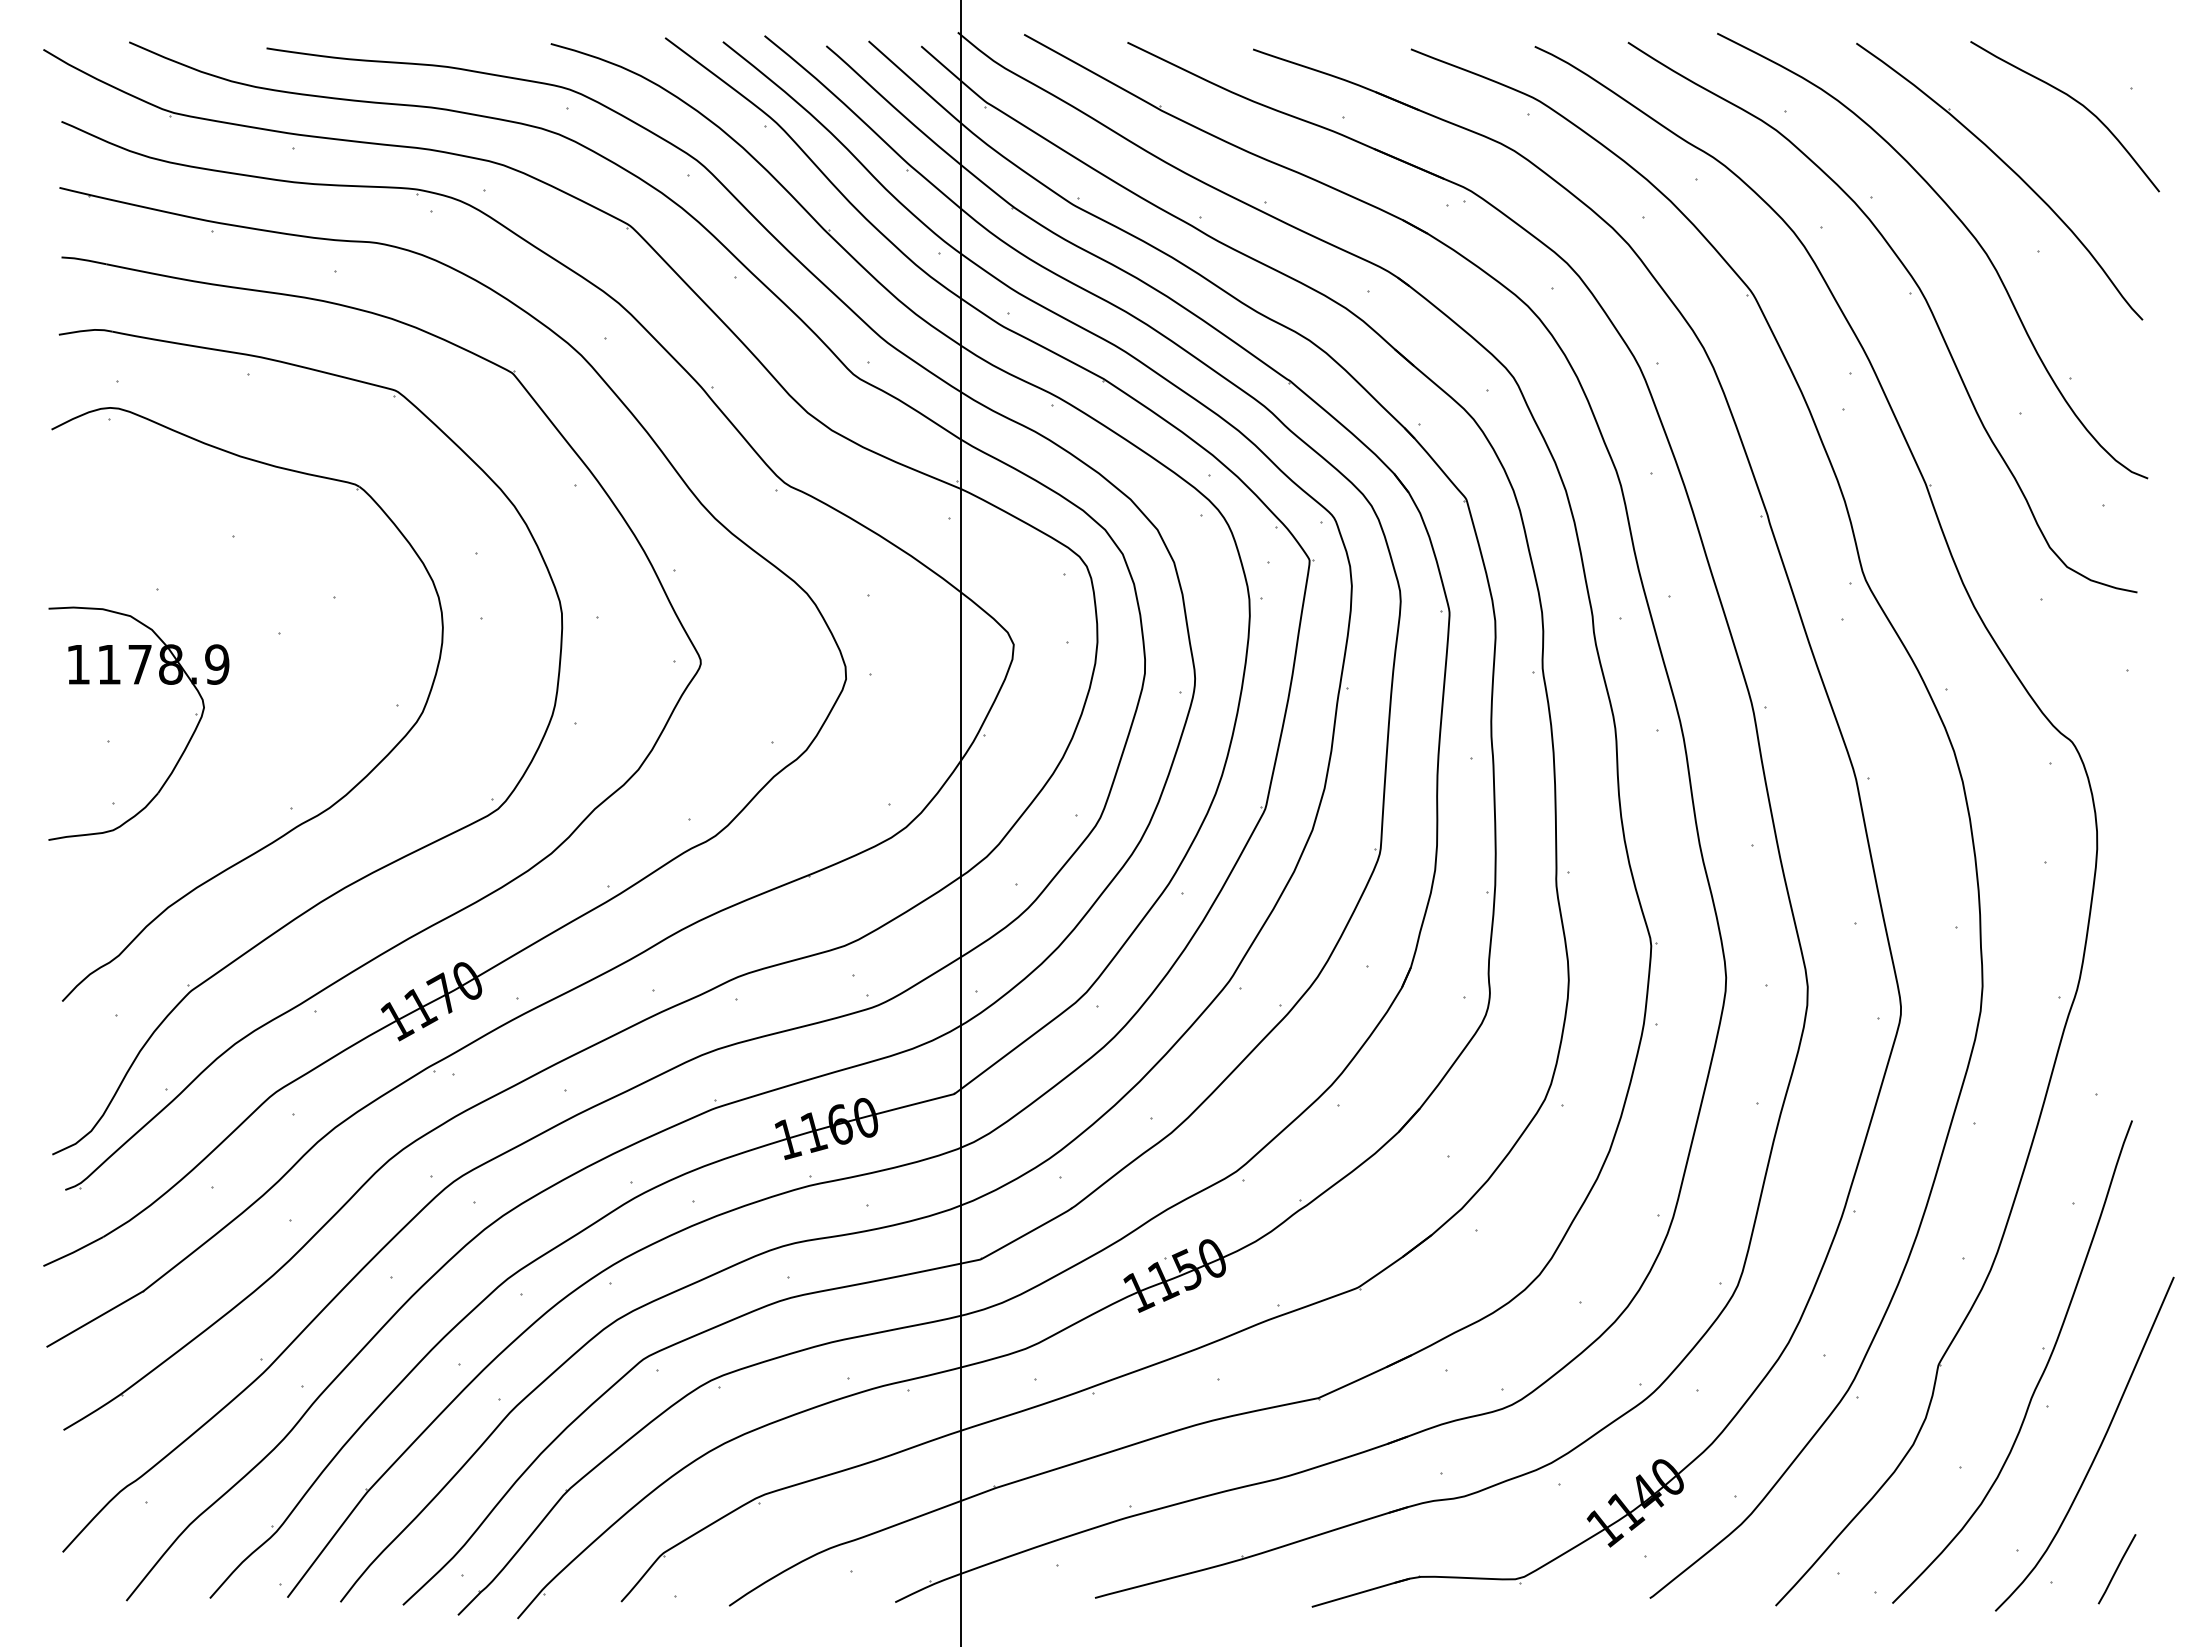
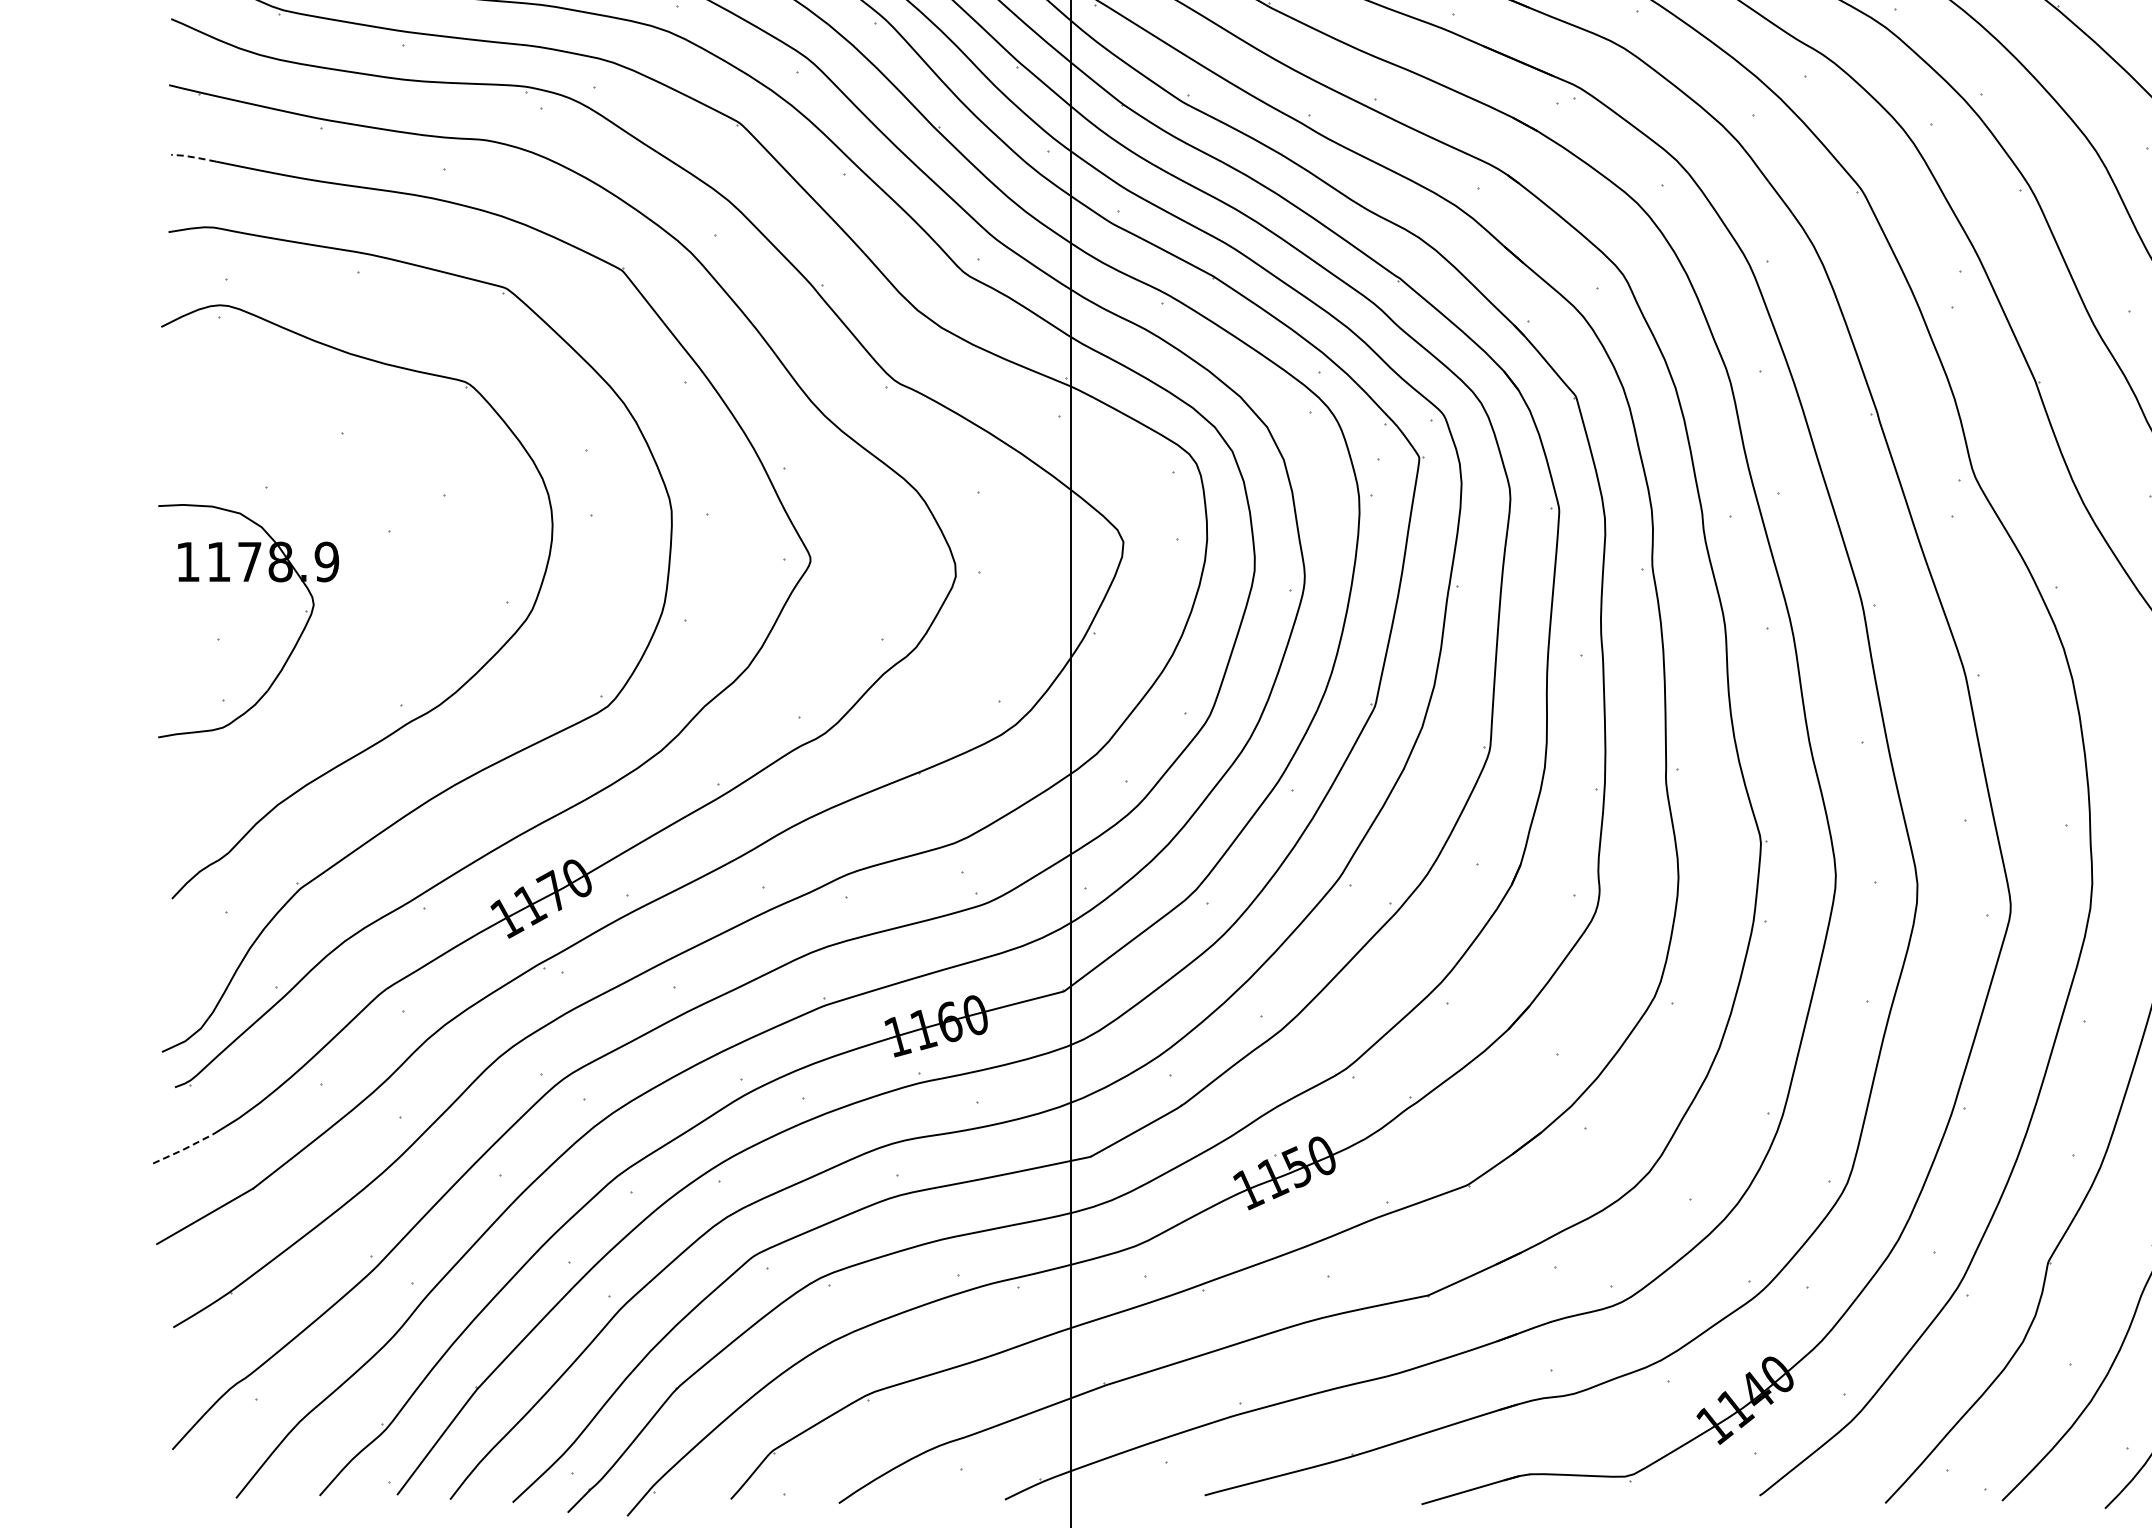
line: (83, 259) -> (193, 156), solid -> dashed
line: (73, 1252) -> (183, 1149), solid -> dashed

